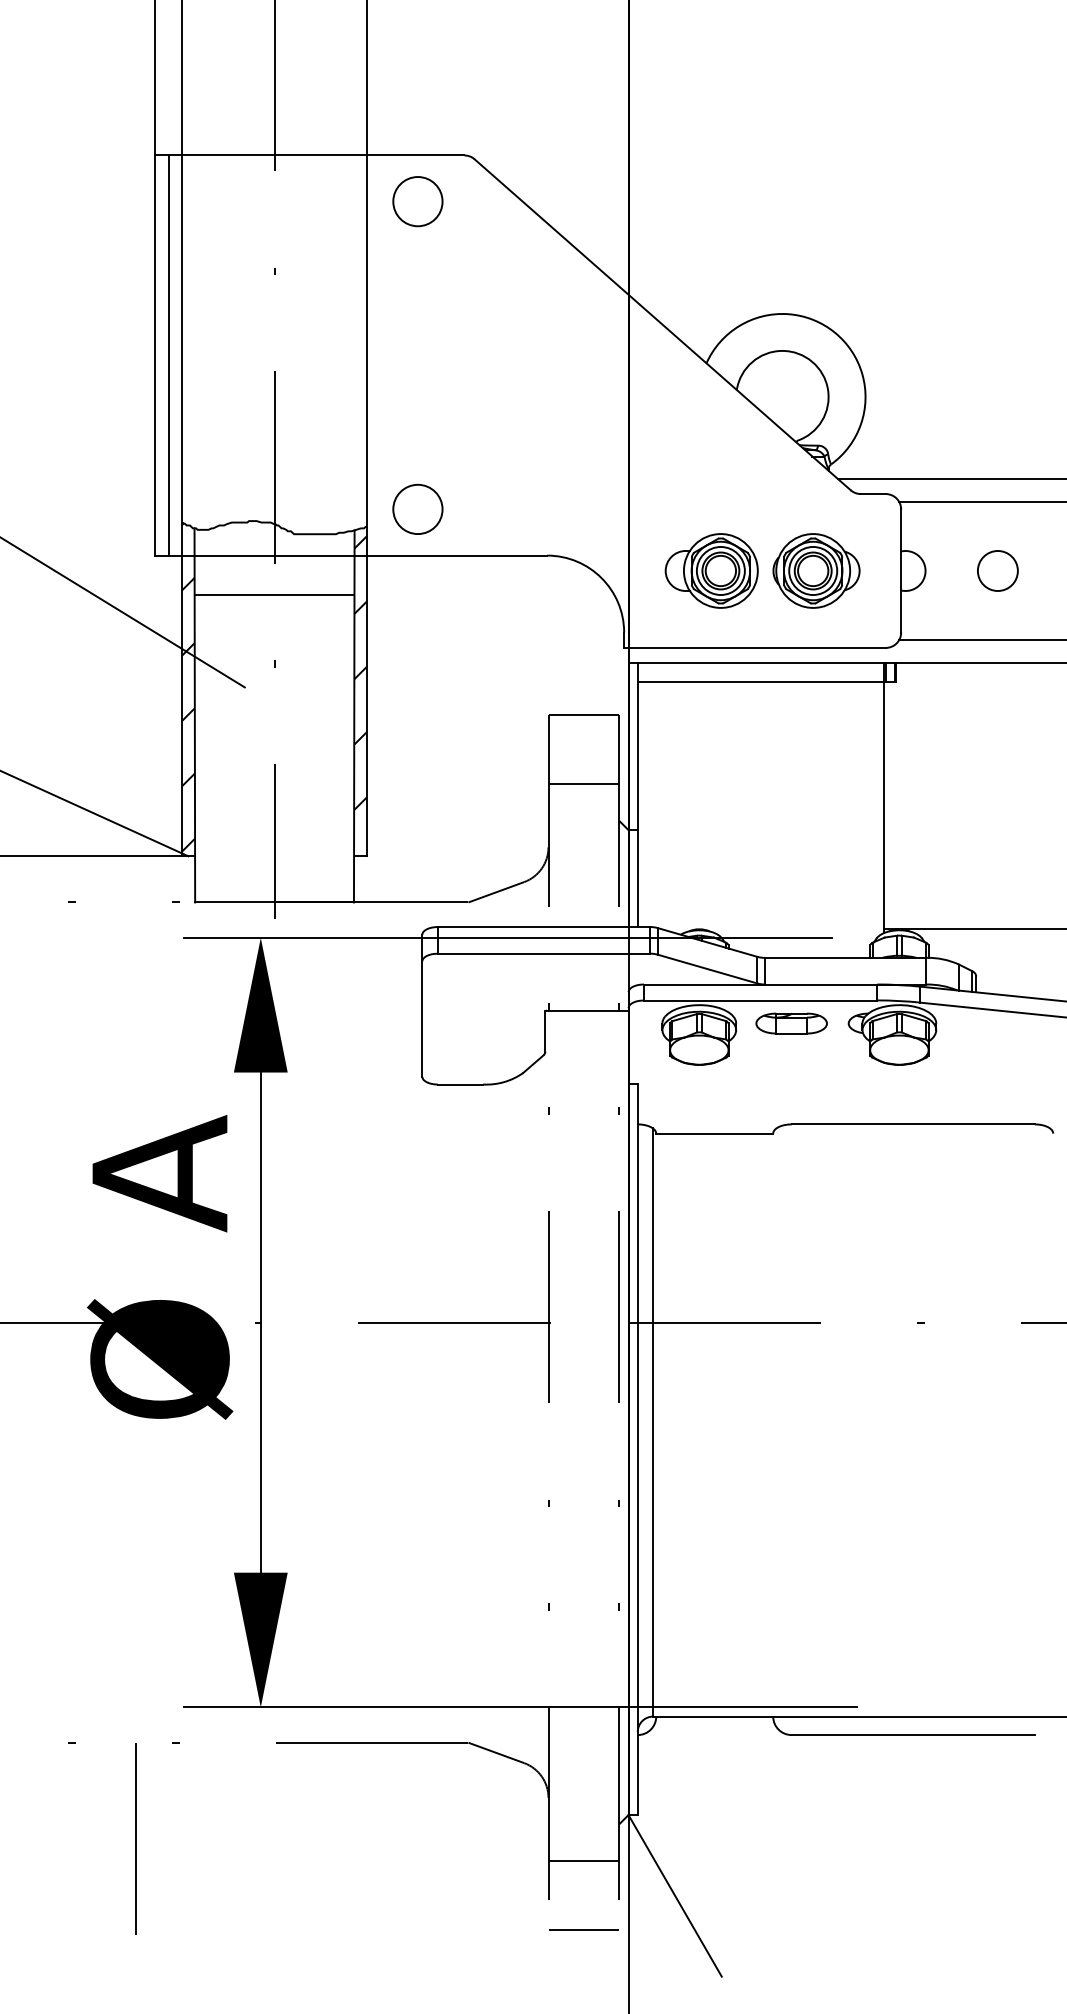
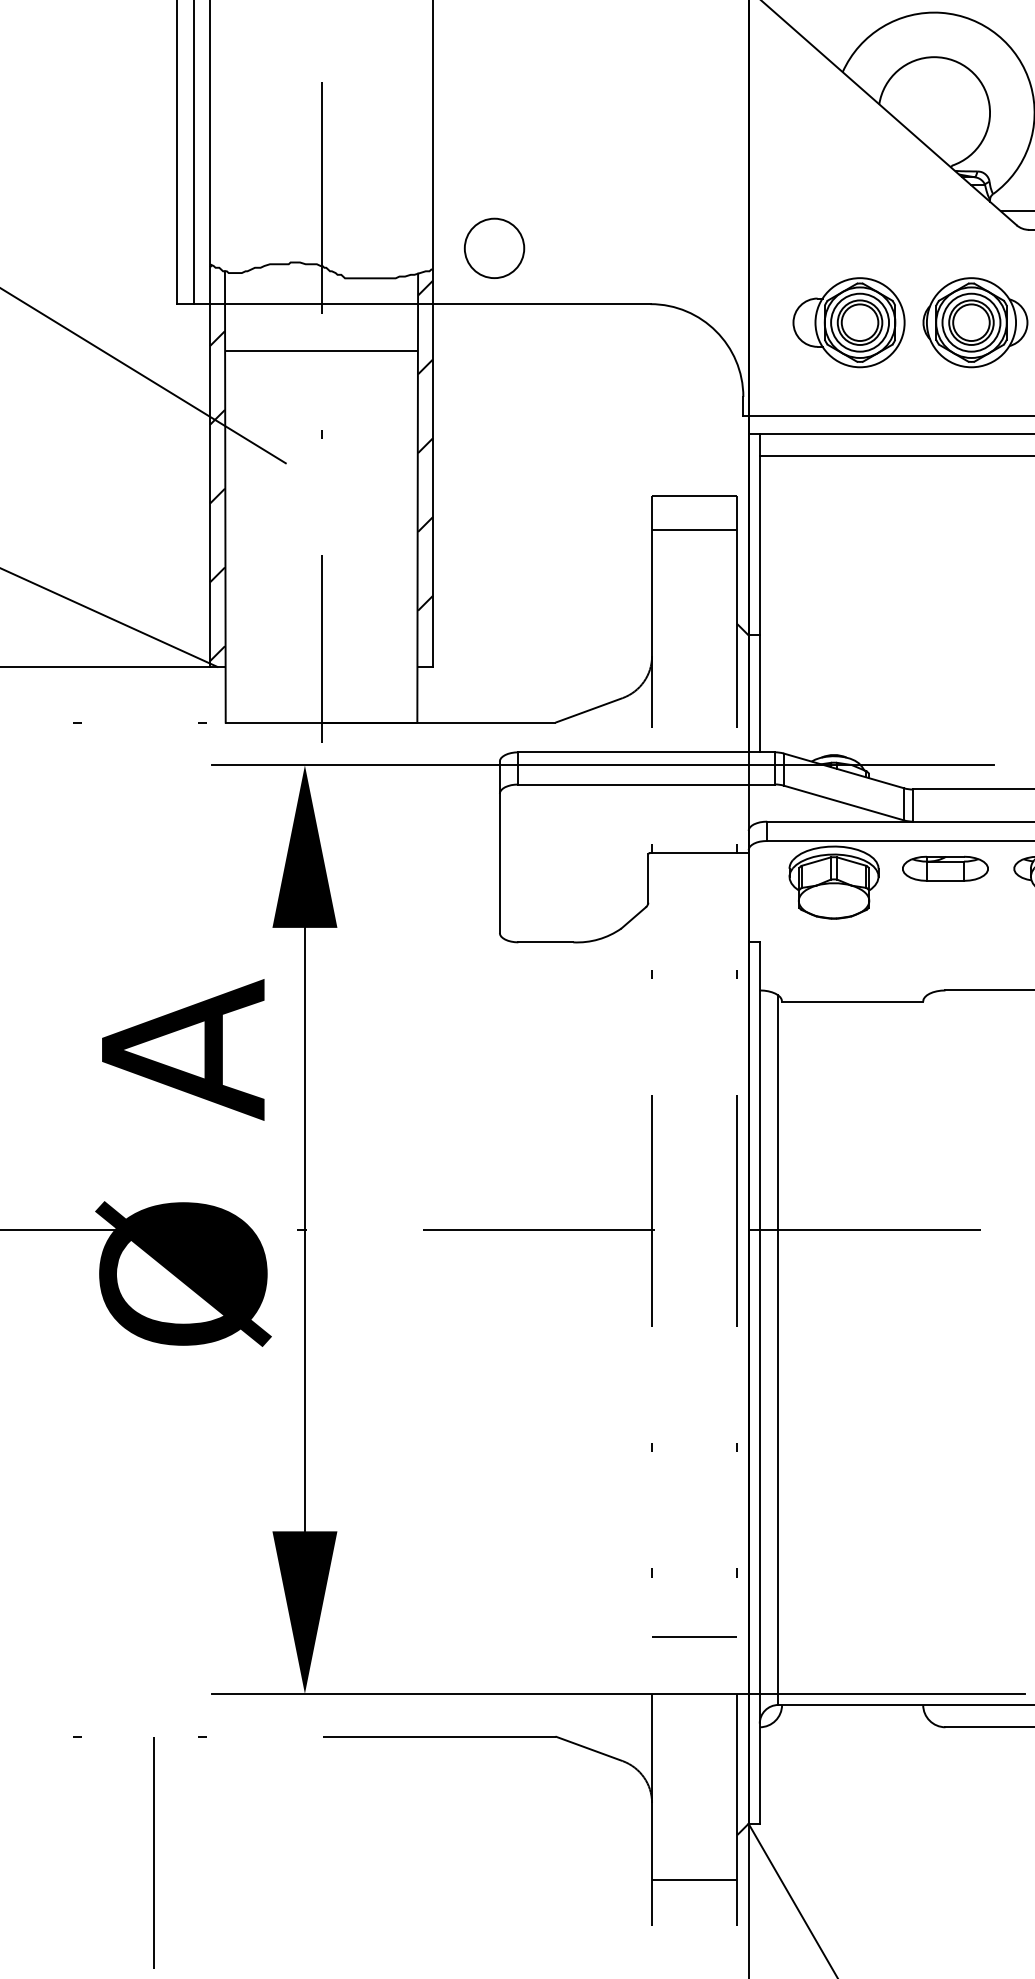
line: (583, 783) -> (694, 529), moved
line: (583, 1929) -> (694, 1636), moved

